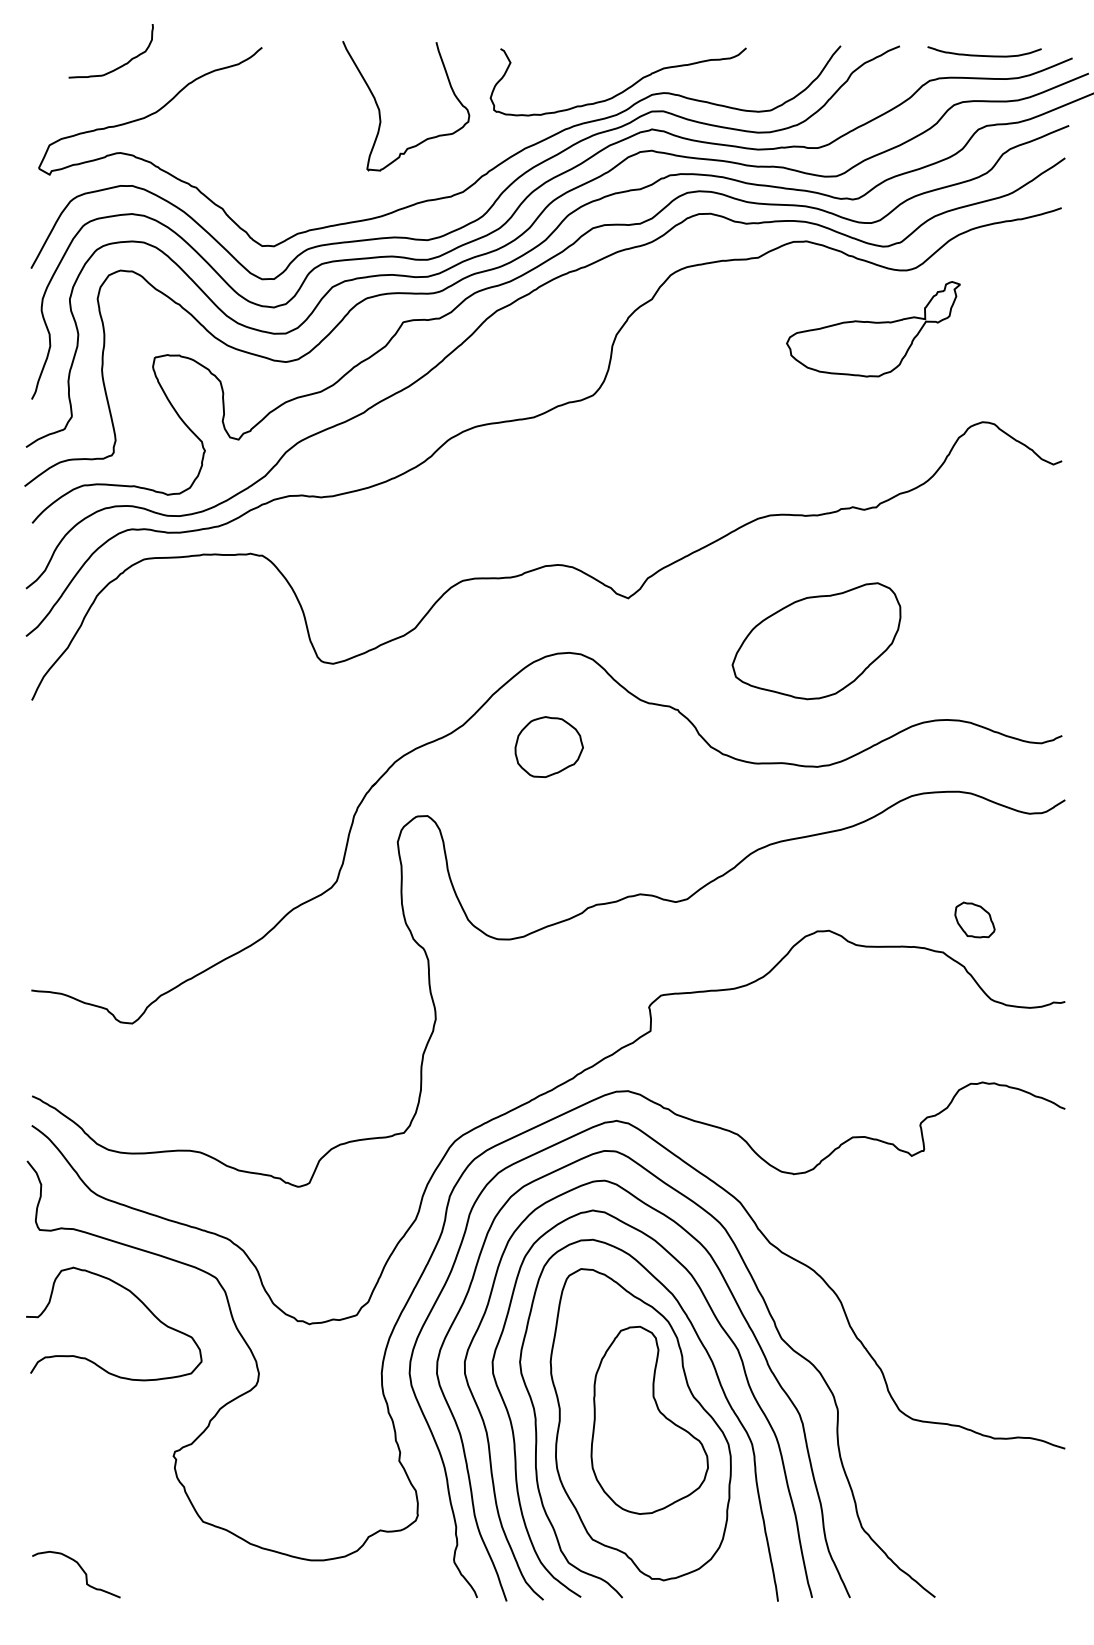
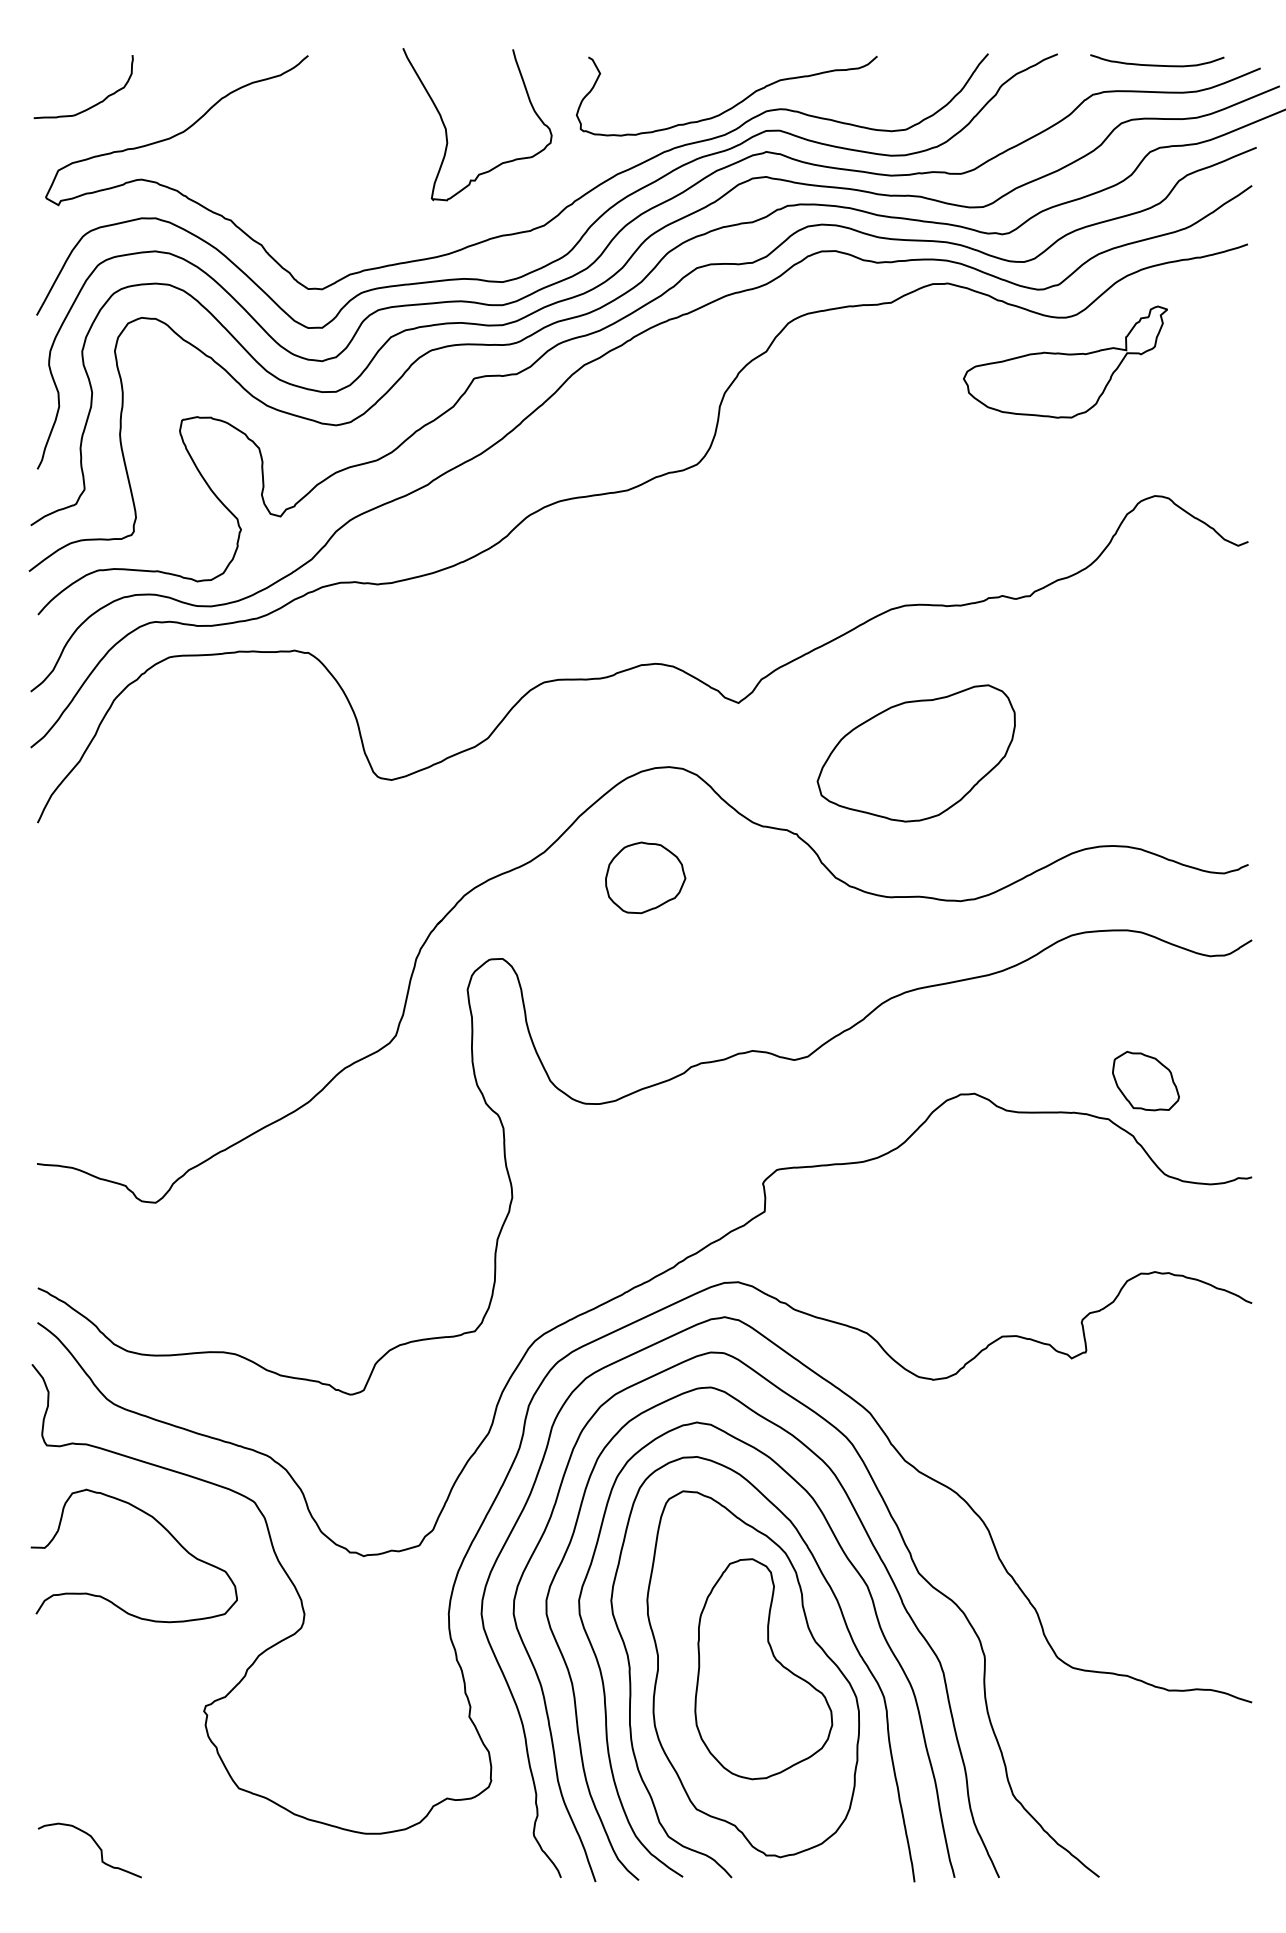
curve: (117, 67) -> (91, 106), moved
part: (873, 329) -> (1065, 362), moved
part: (816, 641) -> (916, 753), moved
part: (974, 919) -> (1145, 1080), size x1.43

